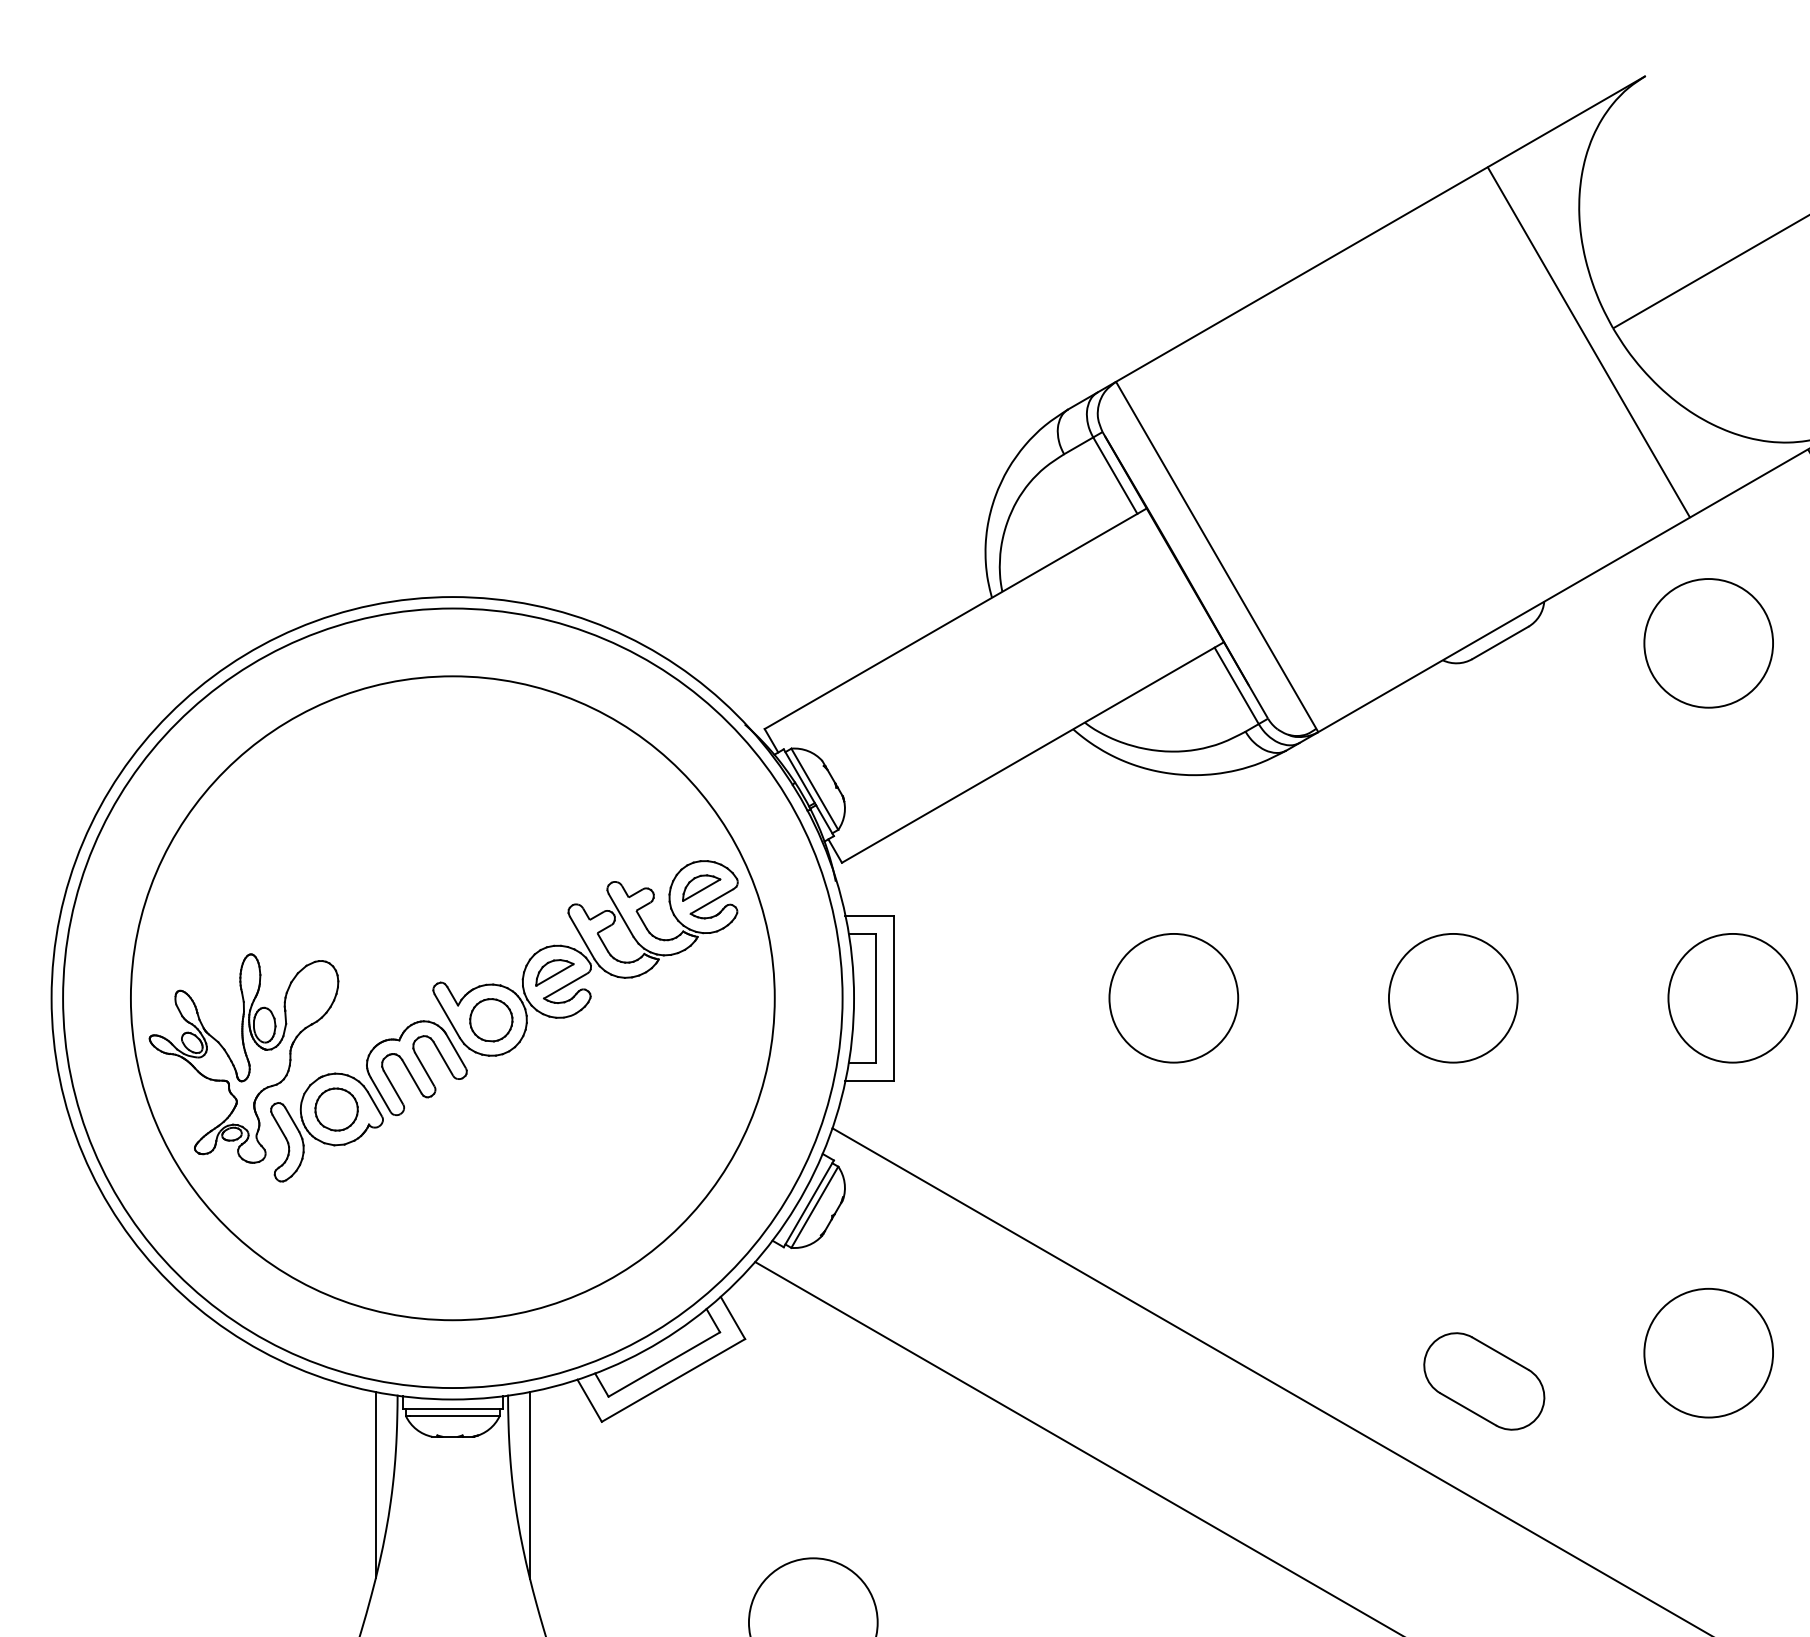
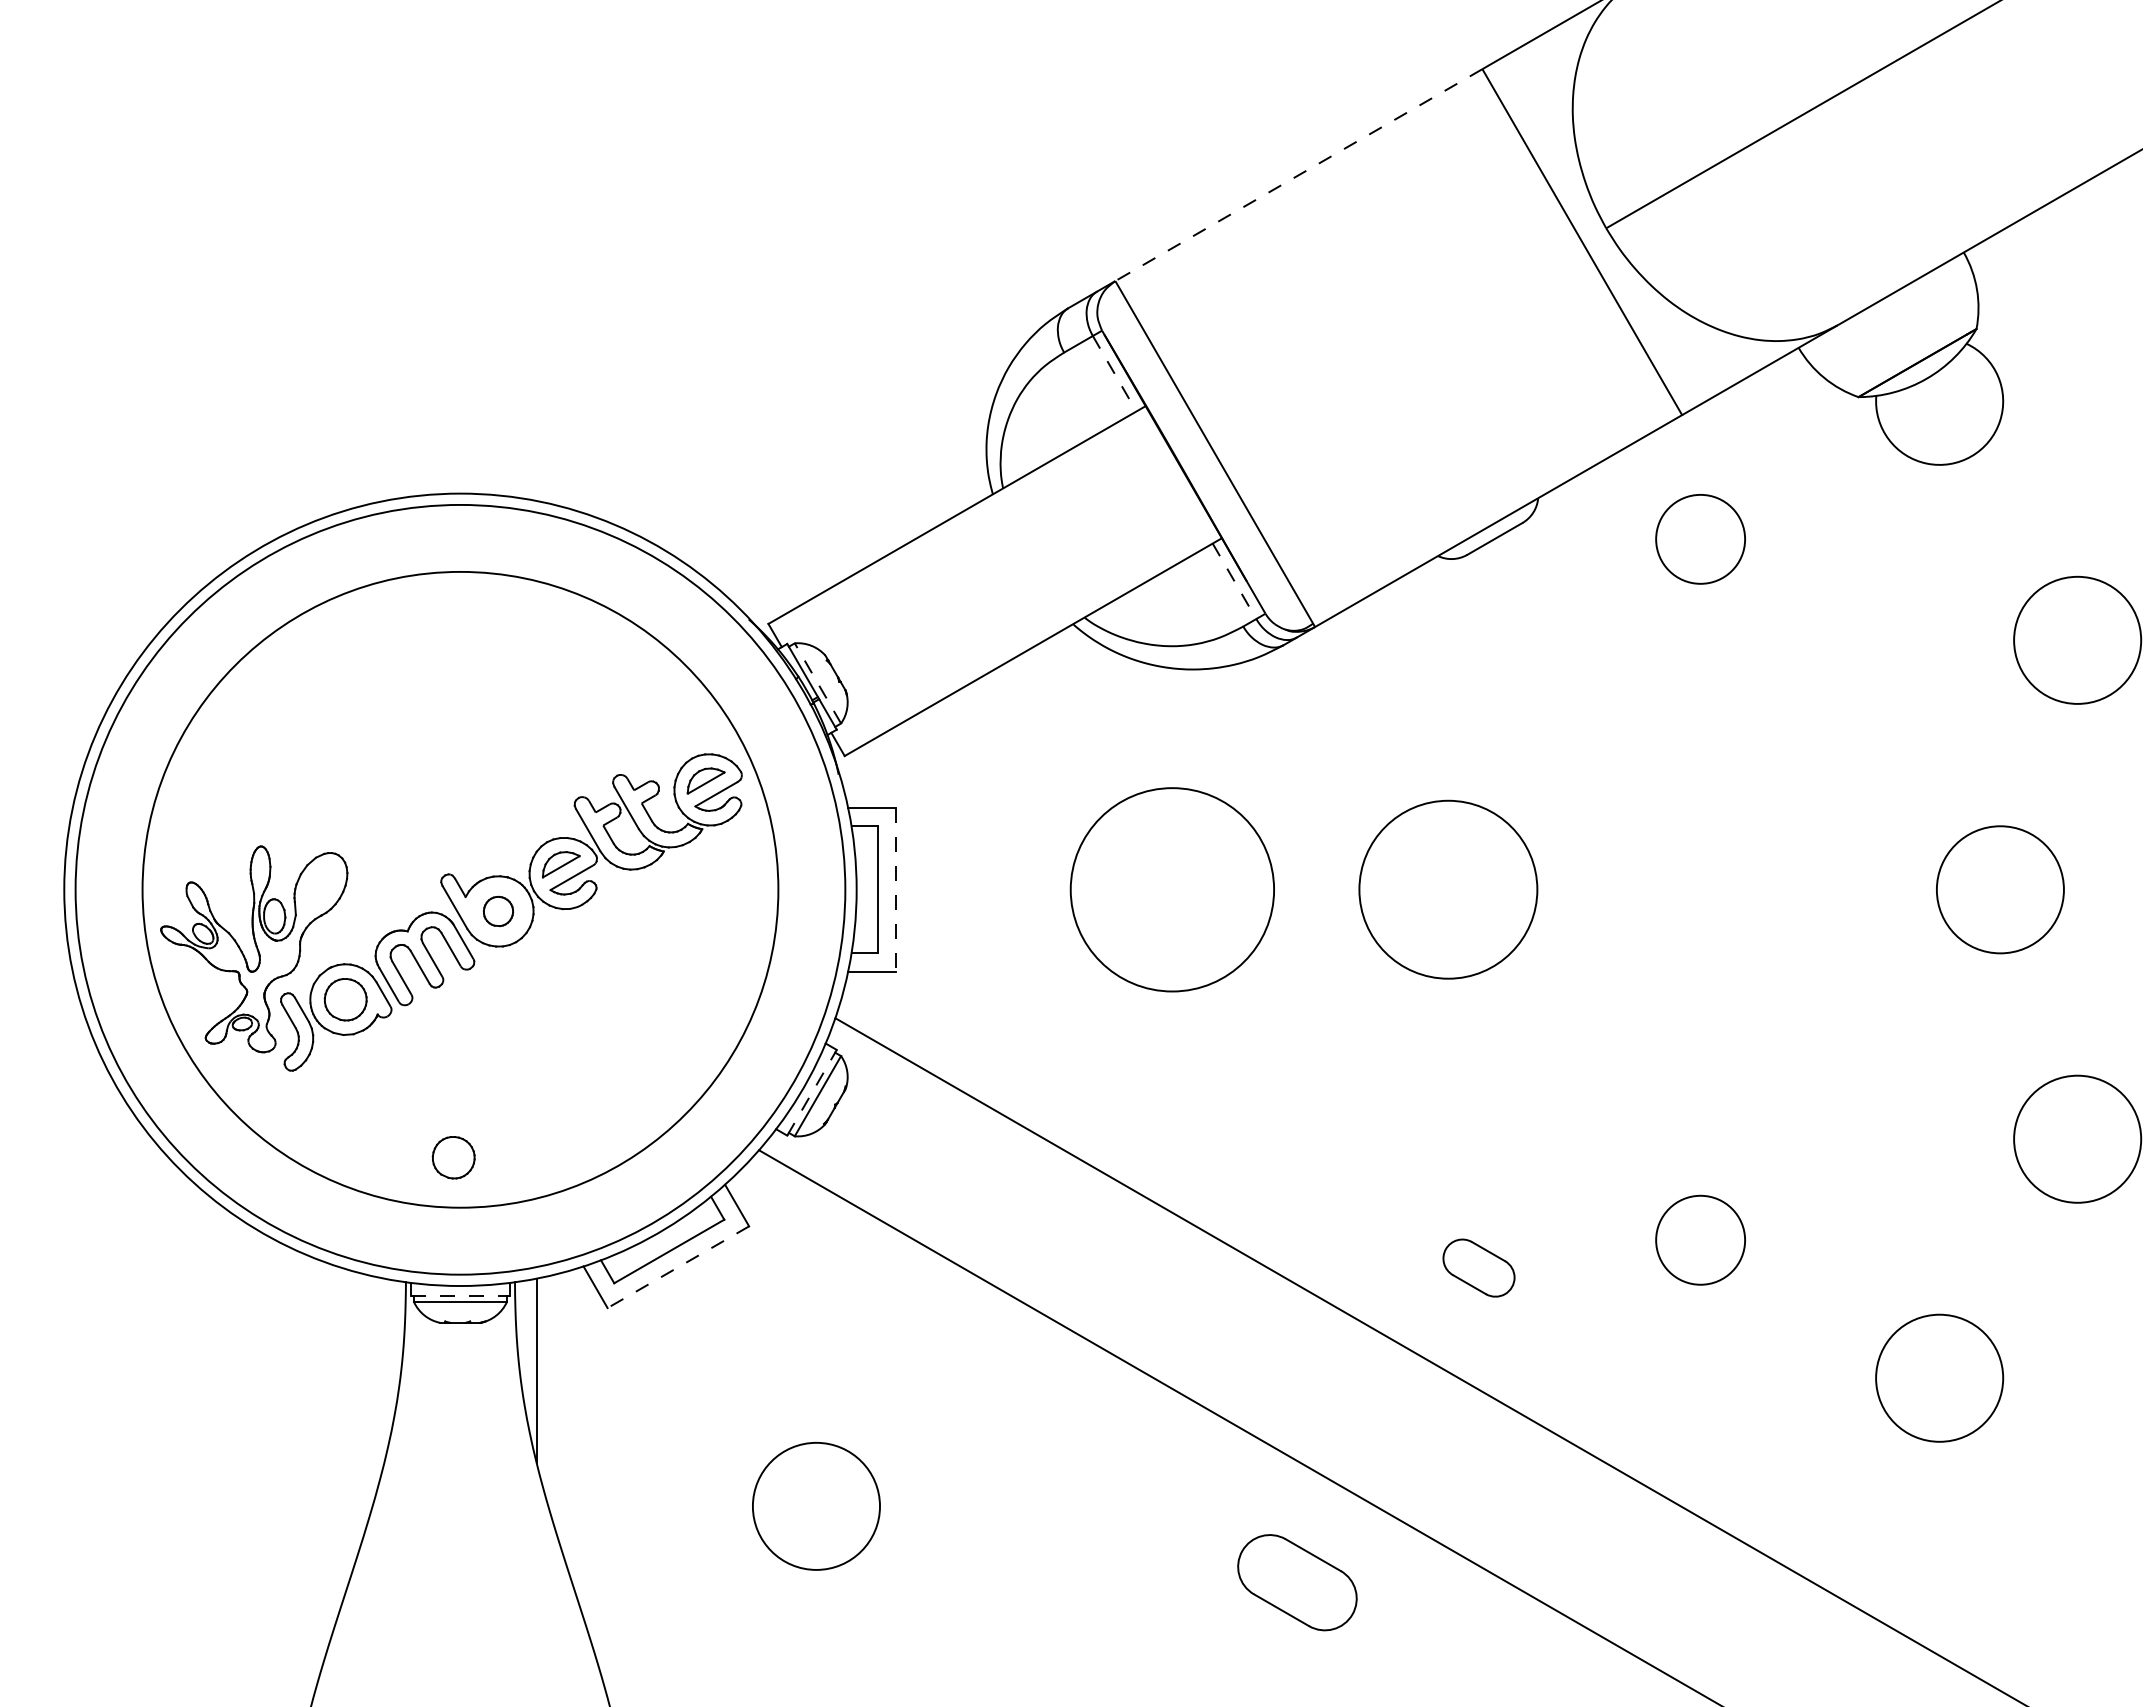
line: (1301, 274) -> (1298, 175), solid -> dashed
line: (1115, 475) -> (1114, 373), solid -> dashed
circle: (1708, 642) -> (1700, 538), size x0.7
line: (1236, 686) -> (1234, 581), solid -> dashed
line: (814, 789) -> (817, 683), solid -> dashed
line: (894, 997) -> (896, 889), solid -> dashed
circle: (1172, 997) -> (1171, 889), size x1.6
circle: (1453, 997) -> (1448, 889), size x1.4
circle: (1732, 997) -> (1724, 889), removed
part: (491, 1020) -> (498, 911), size x0.7
line: (809, 1203) -> (812, 1092), solid -> dashed
part: (445, 1269) -> (453, 1157), added
circle: (1708, 1352) -> (1700, 1239), size x0.7
line: (673, 1380) -> (678, 1267), solid -> dashed
part: (1483, 1380) -> (1478, 1267), size x0.6
line: (452, 1409) -> (460, 1295), solid -> dashed
line: (375, 1485) -> (384, 1370), removed

